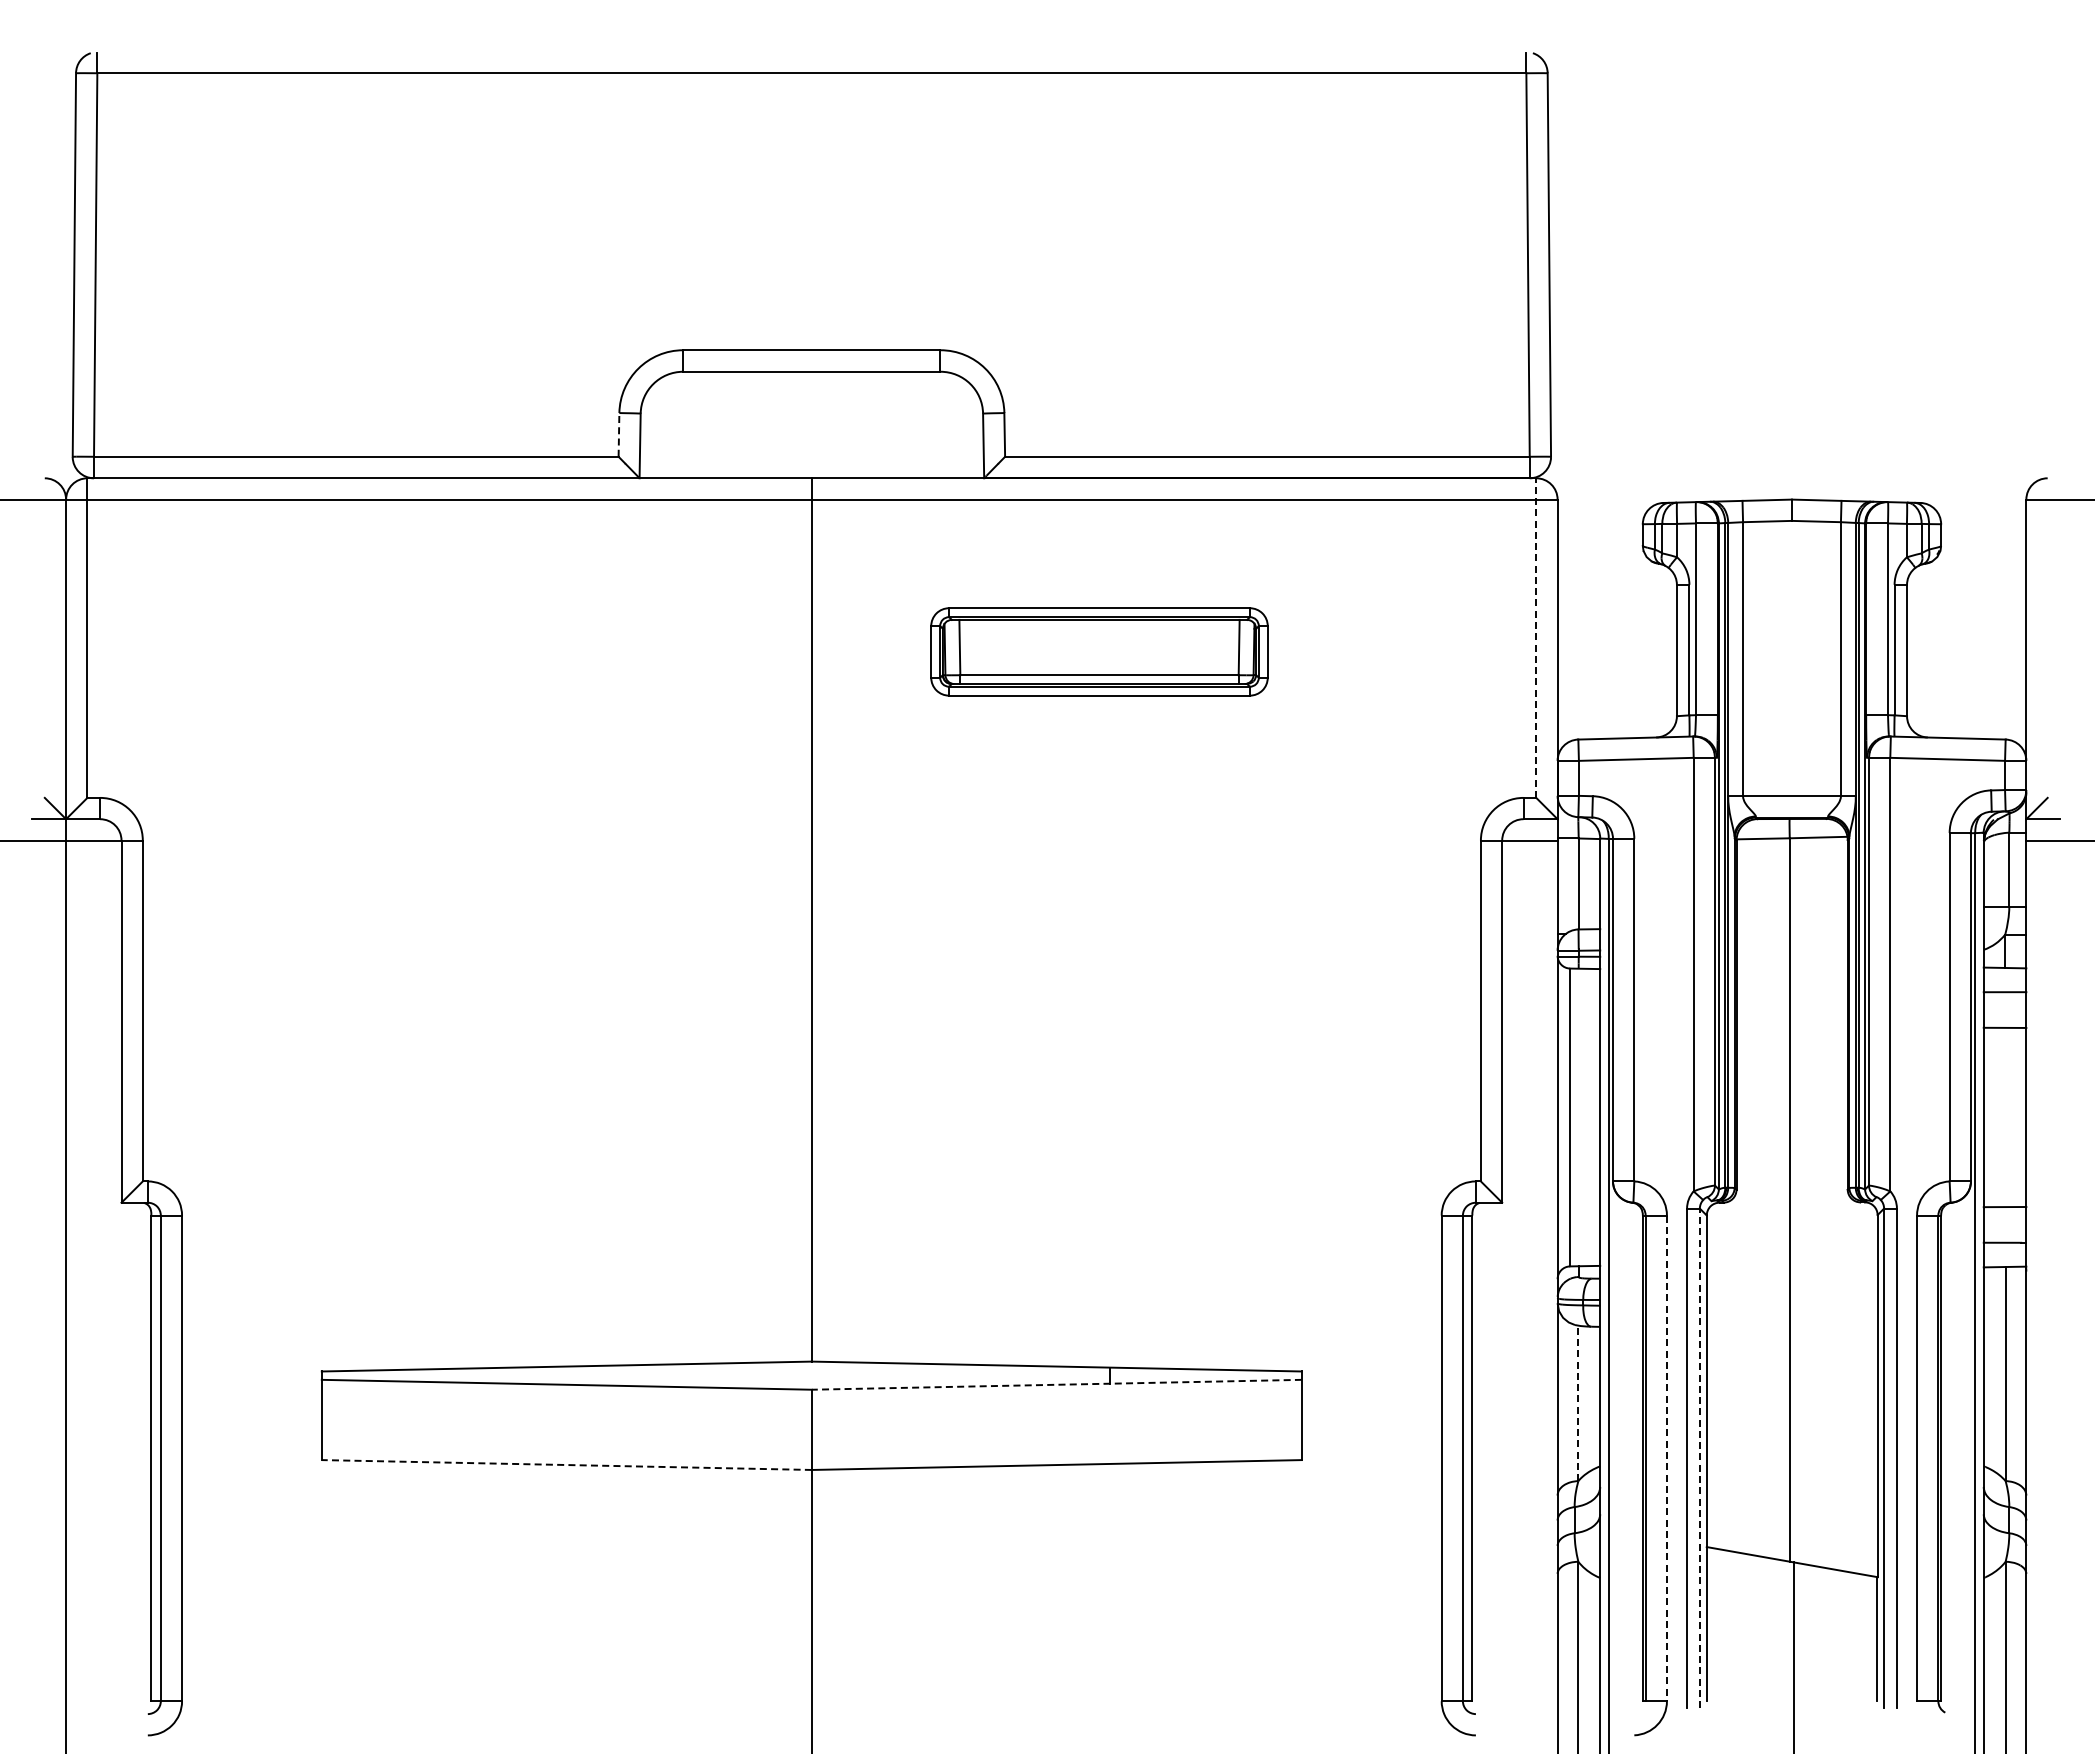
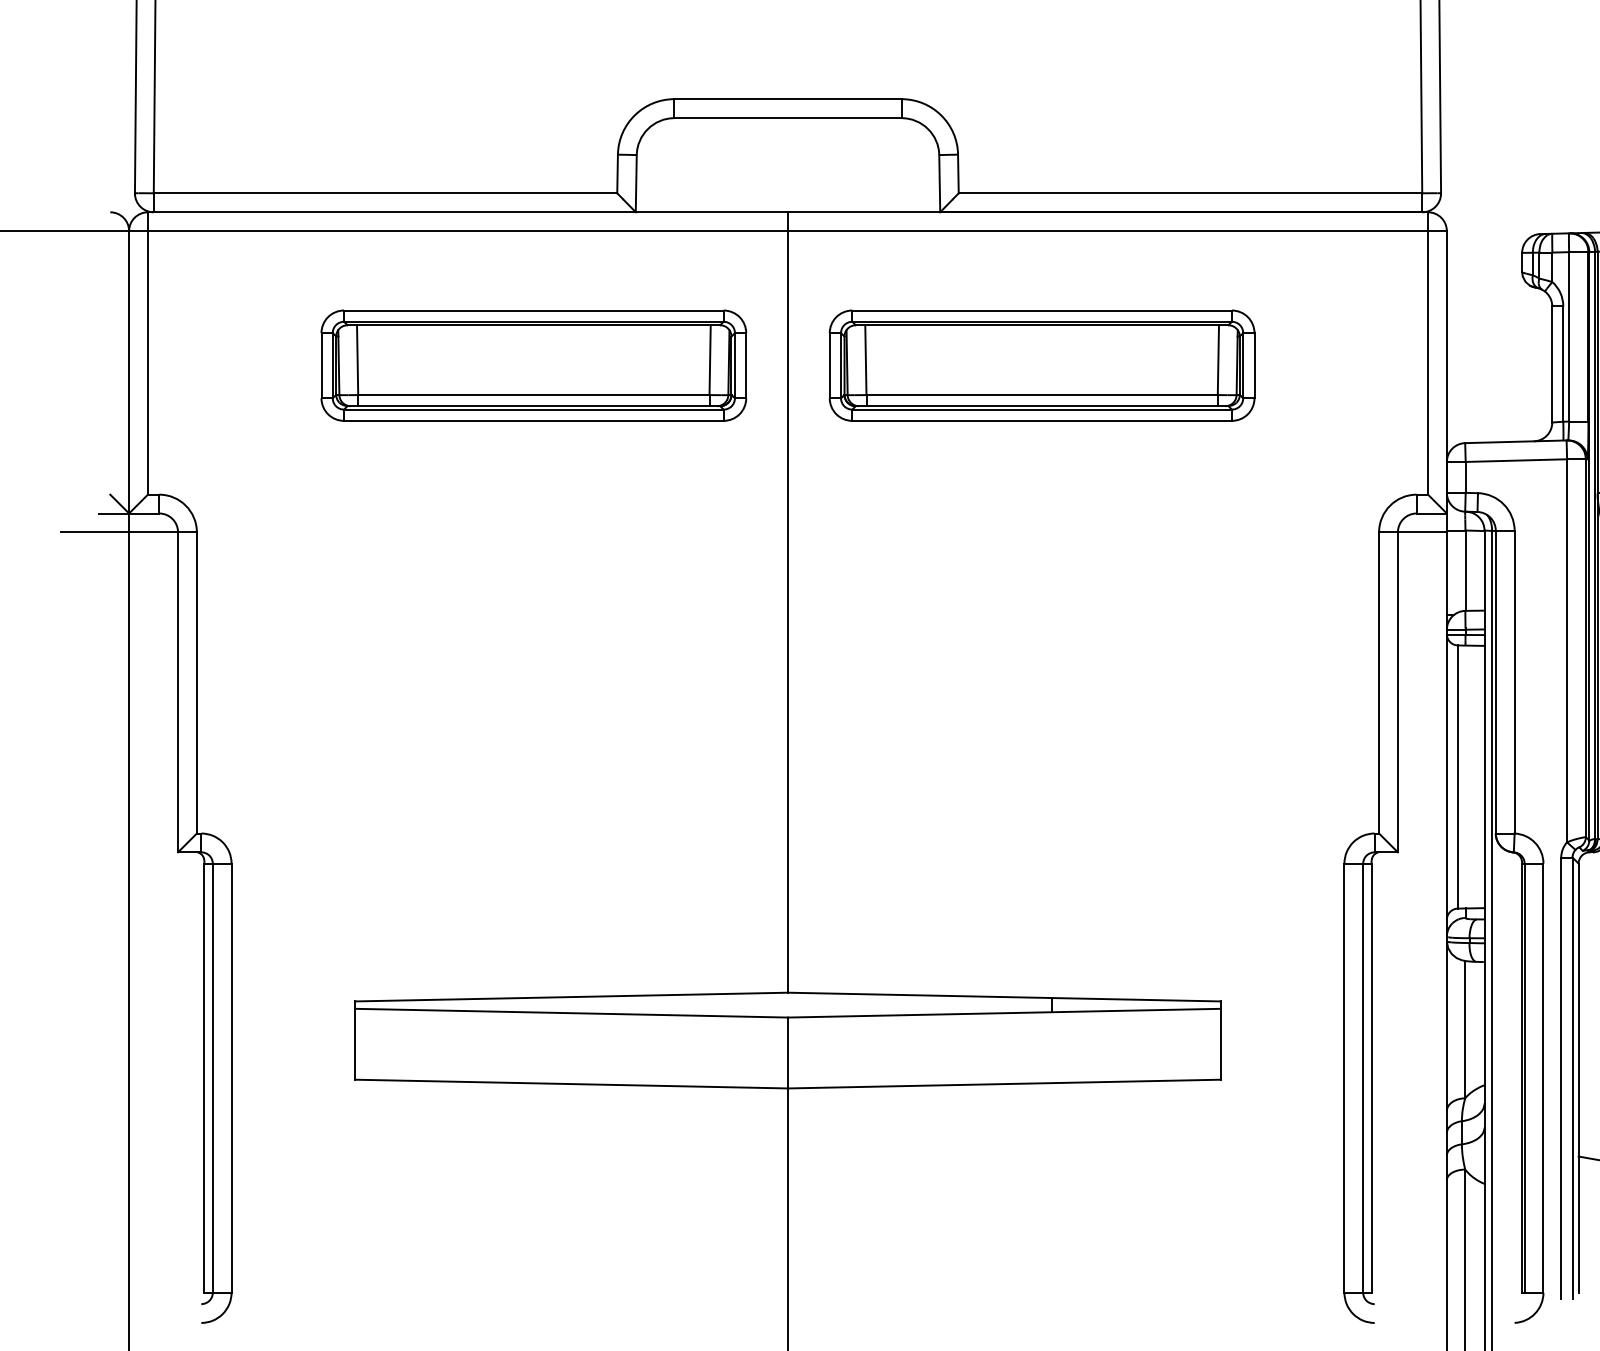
line: (618, 434) -> (617, 173), dashed -> solid
line: (1536, 638) -> (1428, 353), dashed -> solid
part: (524, 651) -> (534, 365), added
part: (1099, 651) -> (1042, 365), size x1.43
line: (1056, 1384) -> (1004, 1012), dashed -> solid
line: (1578, 1403) -> (1465, 1029), dashed -> solid
line: (1666, 1458) -> (1543, 1078), dashed -> solid
line: (1699, 1458) -> (1572, 1078), dashed -> solid
line: (566, 1465) -> (571, 1084), dashed -> solid

